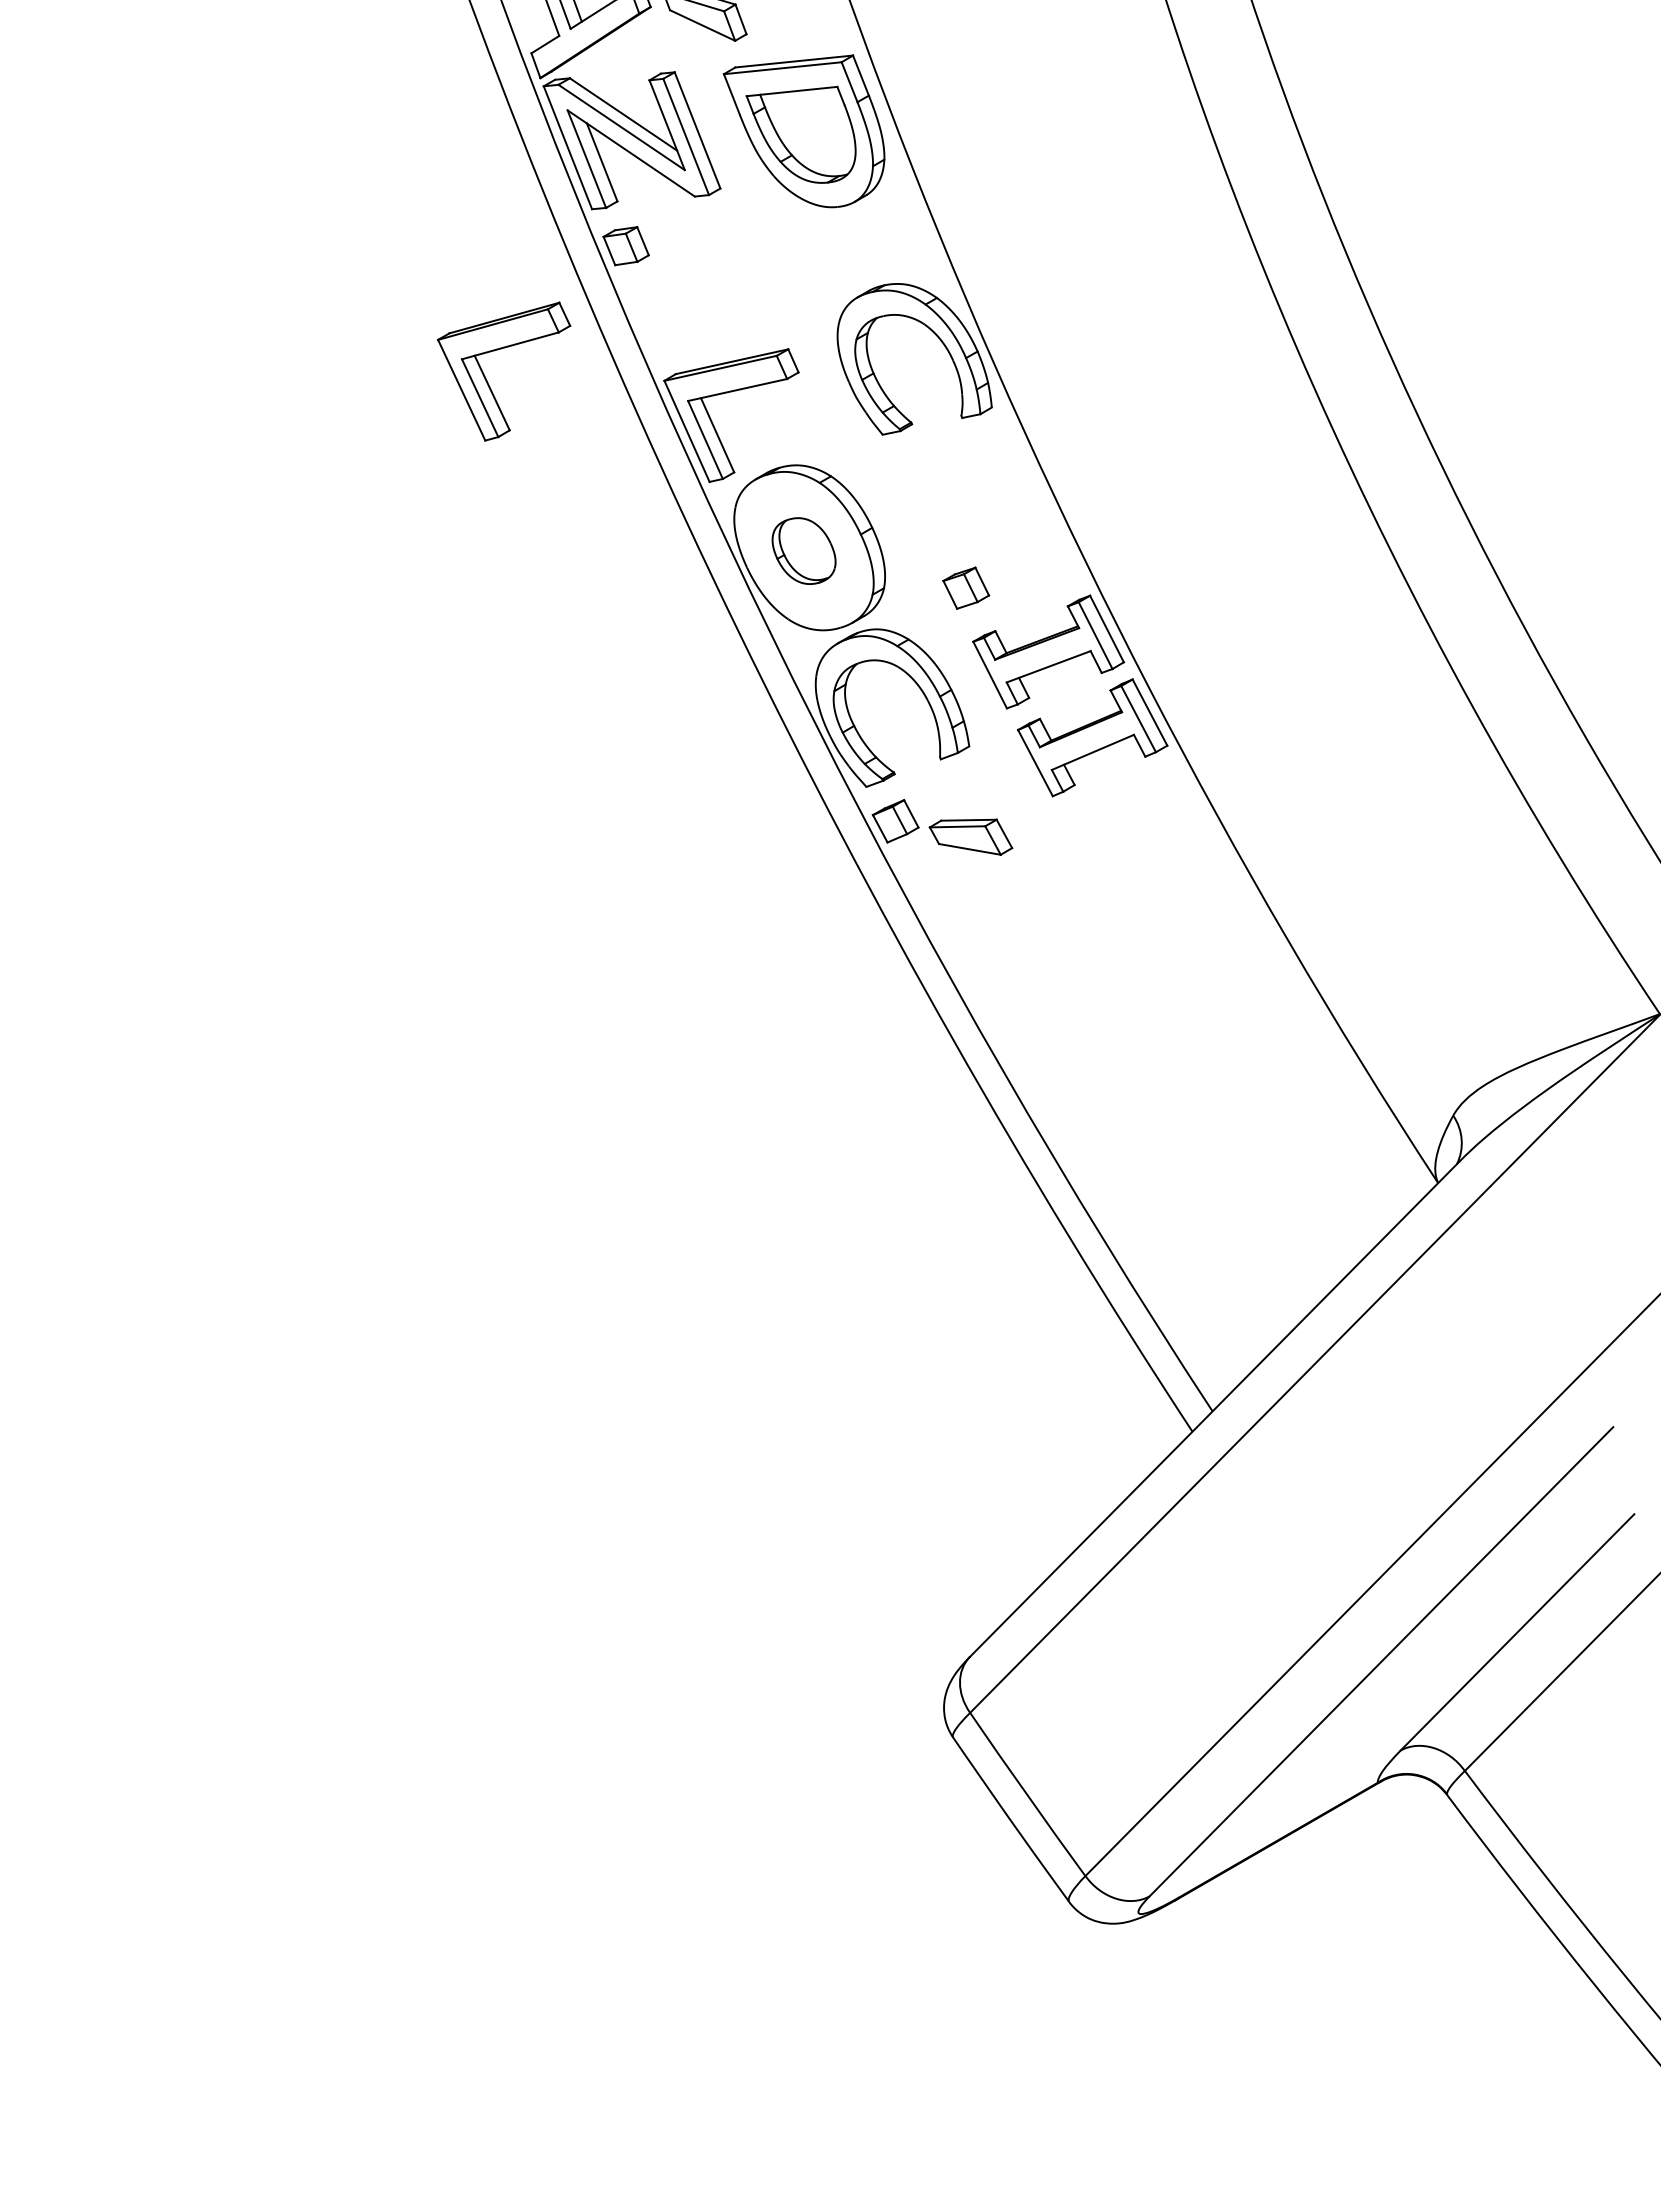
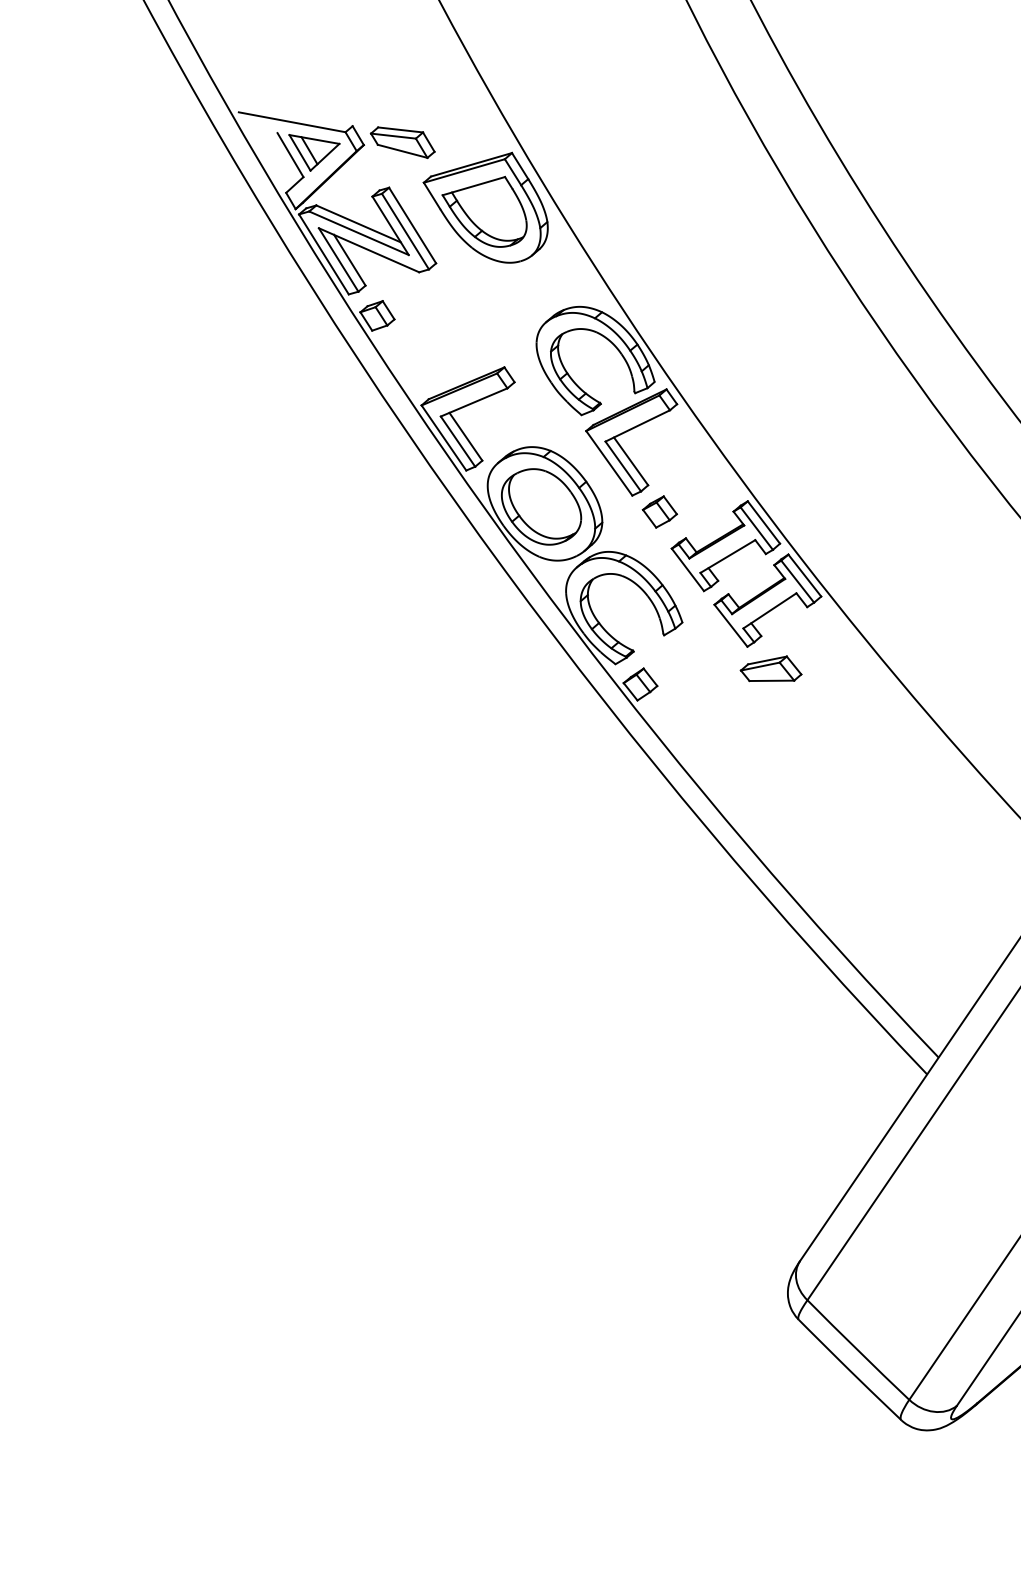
part: (487, 380) -> (626, 453), moved
part: (803, 550) -> (540, 506), size x1.67
part: (970, 836) -> (770, 671), moved

